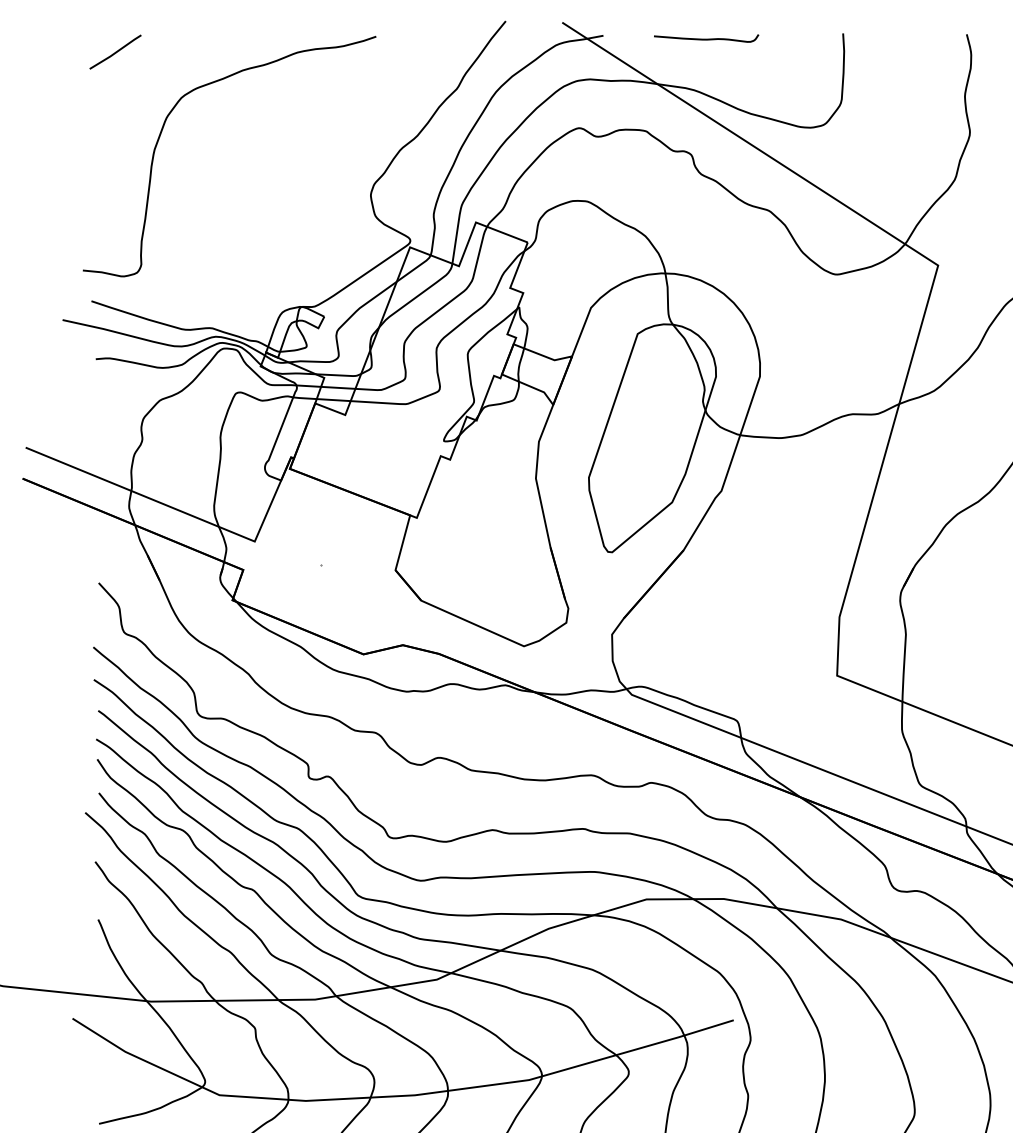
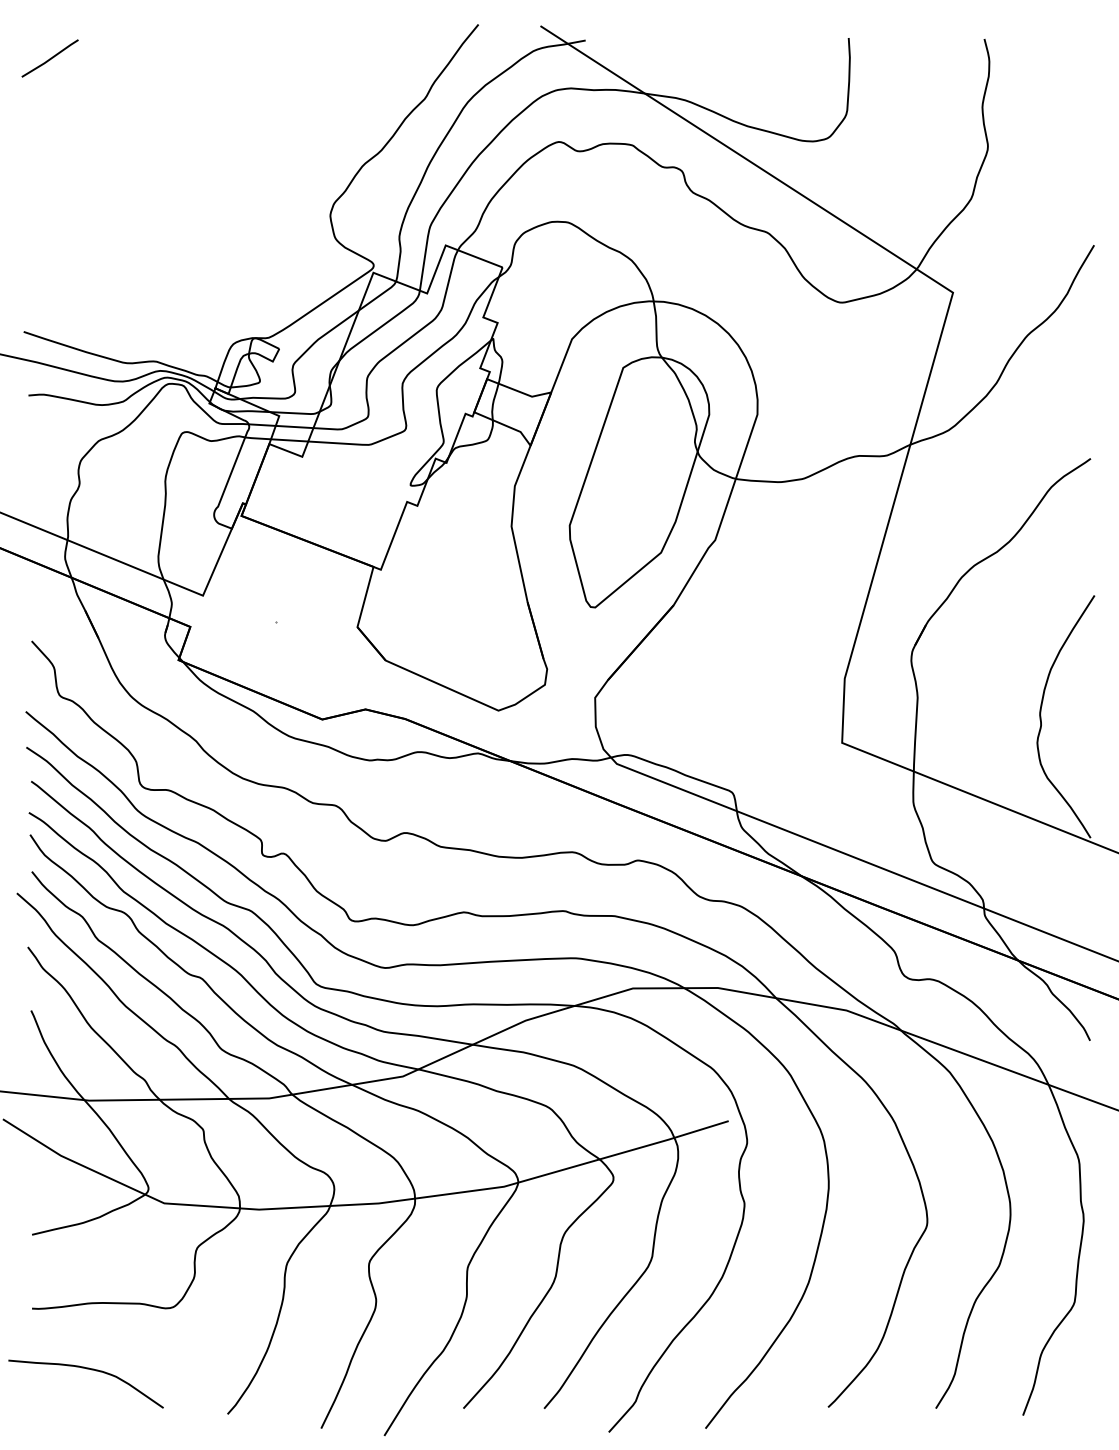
curve: (706, 38) -> (698, 43), removed
curve: (162, 132) -> (101, 146), removed

